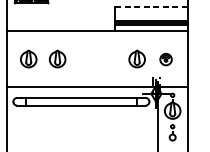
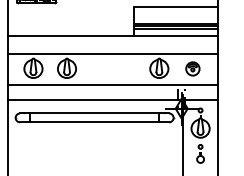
line: (151, 6) -> (176, 7), dashed -> solid
line: (97, 47) -> (113, 54), added
line: (97, 72) -> (113, 84), added

